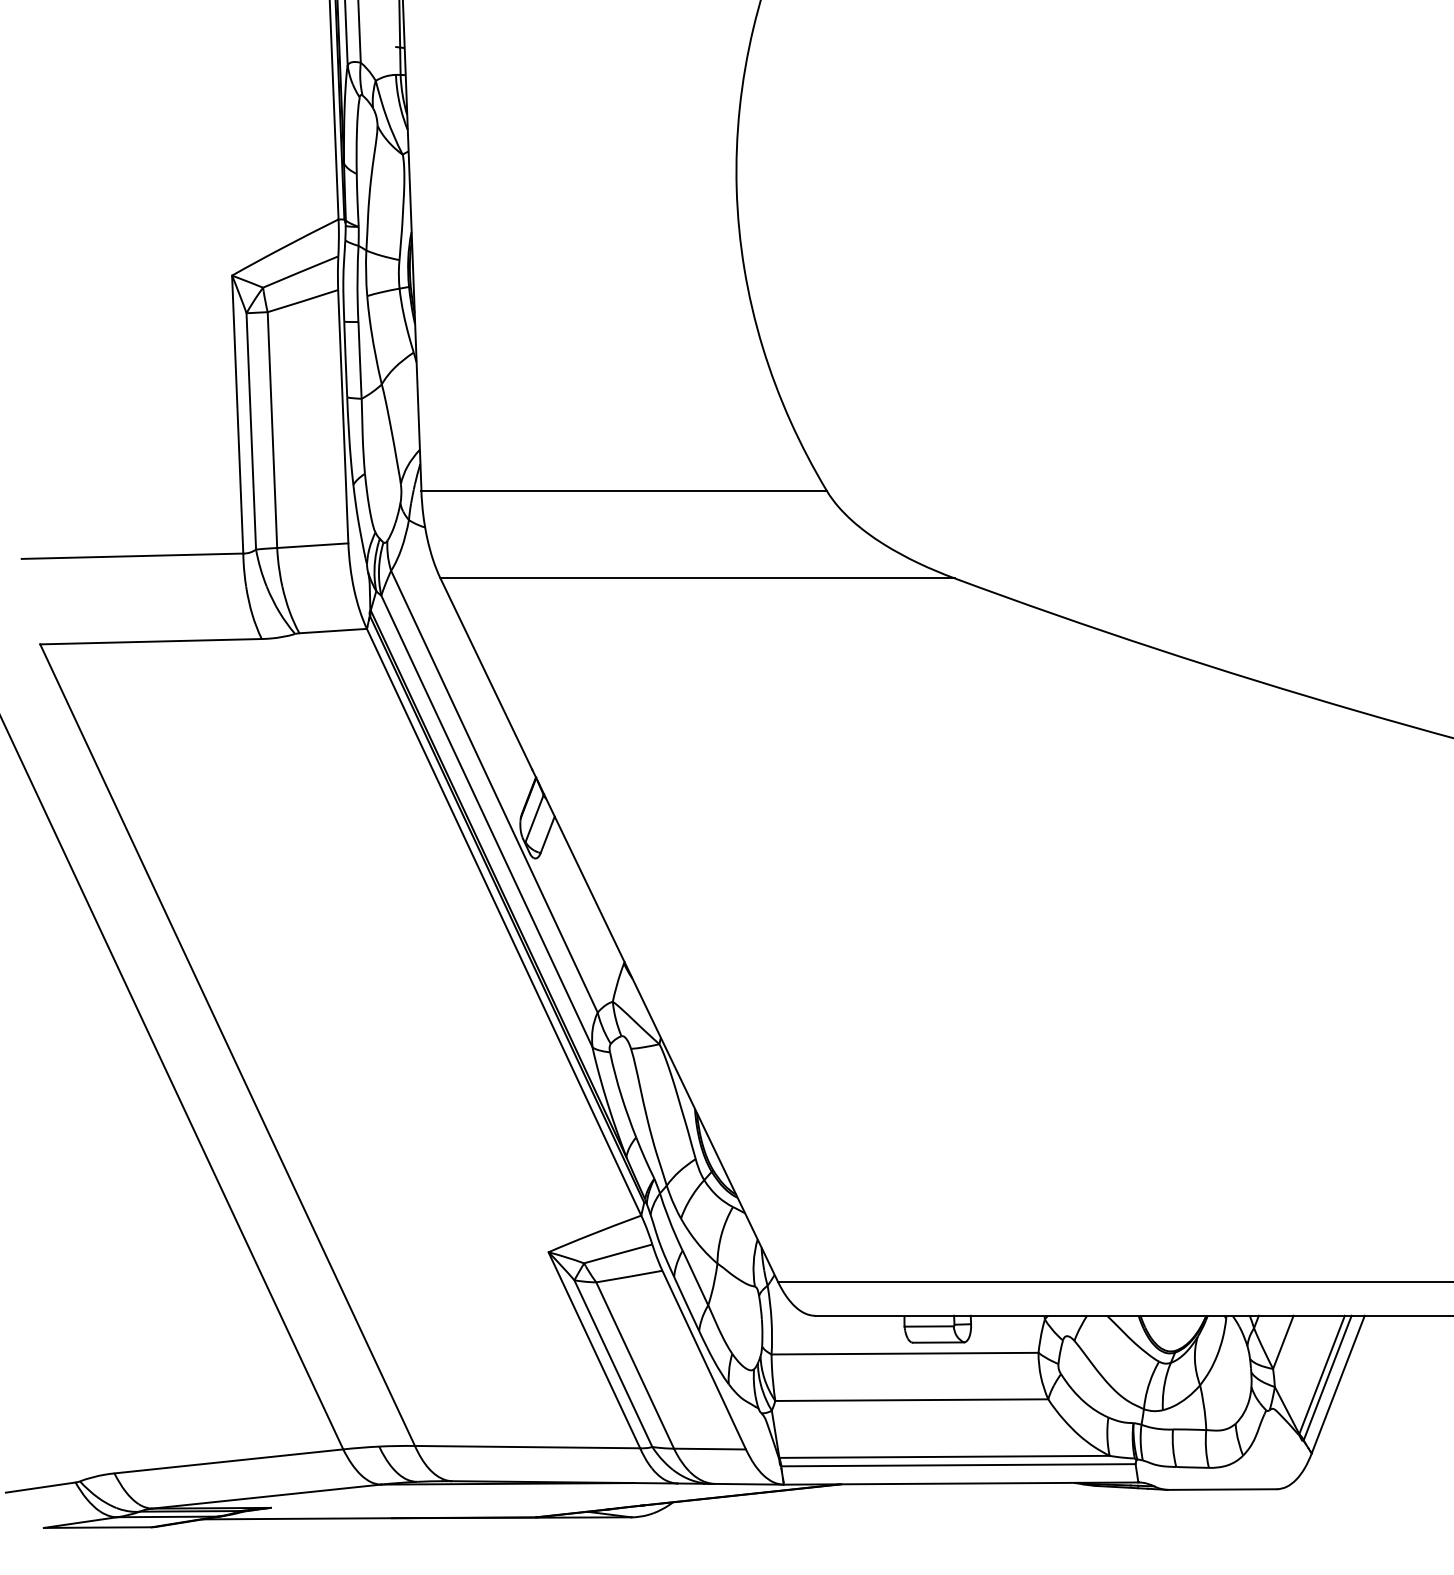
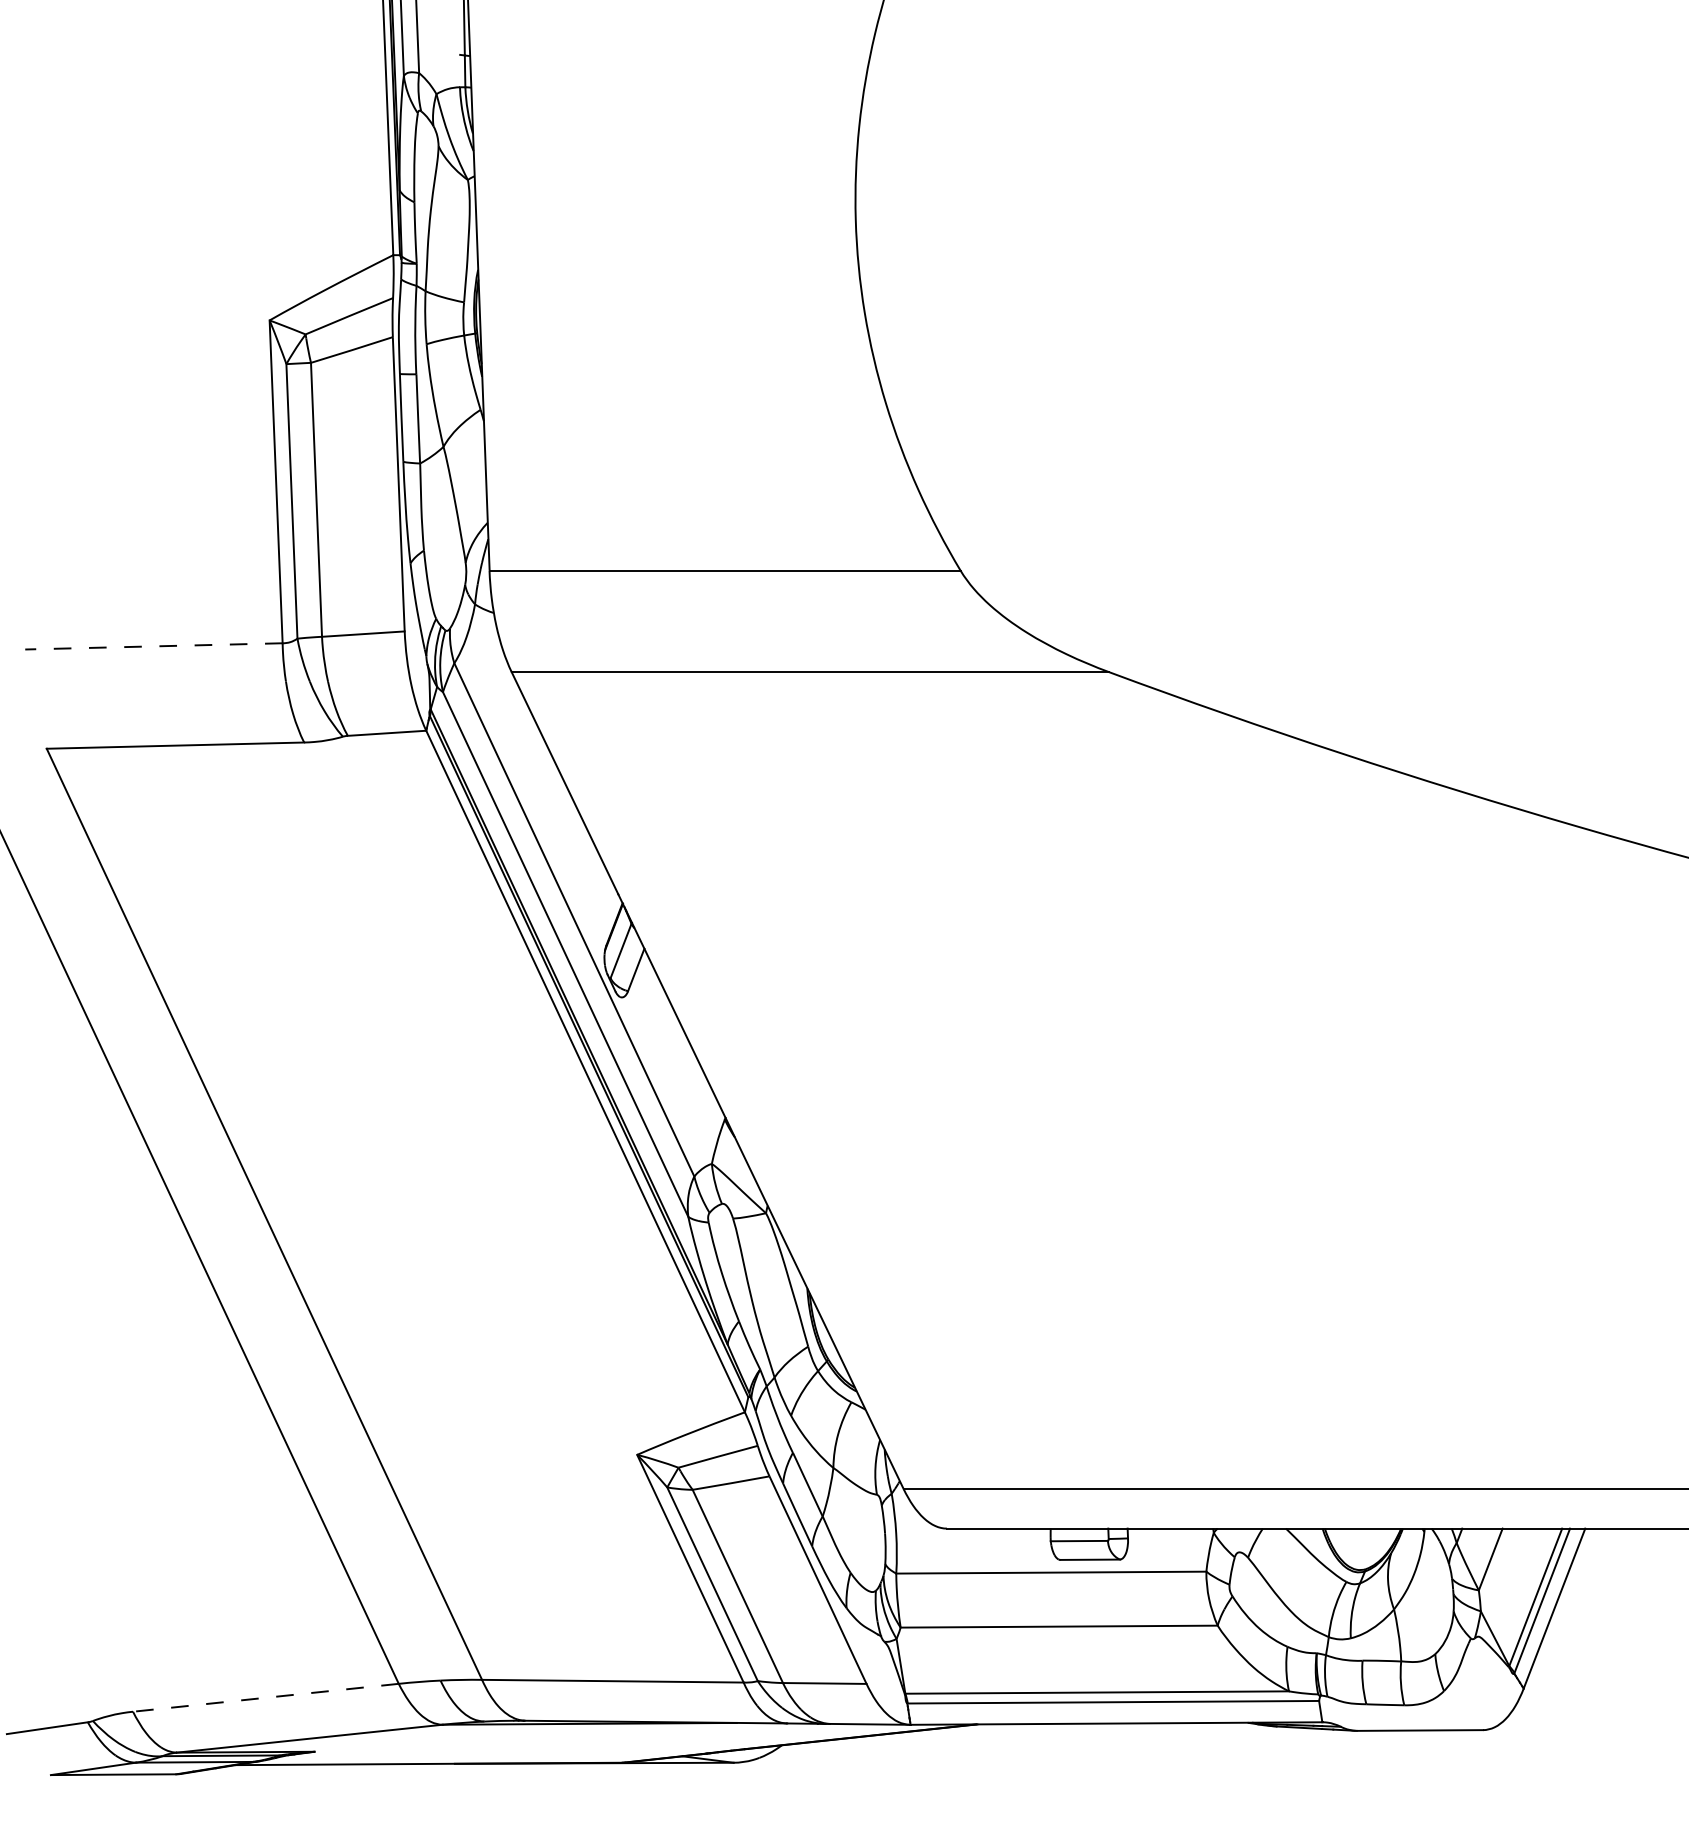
line: (132, 556) -> (153, 646), solid -> dashed
line: (228, 1461) -> (265, 1697), solid -> dashed

